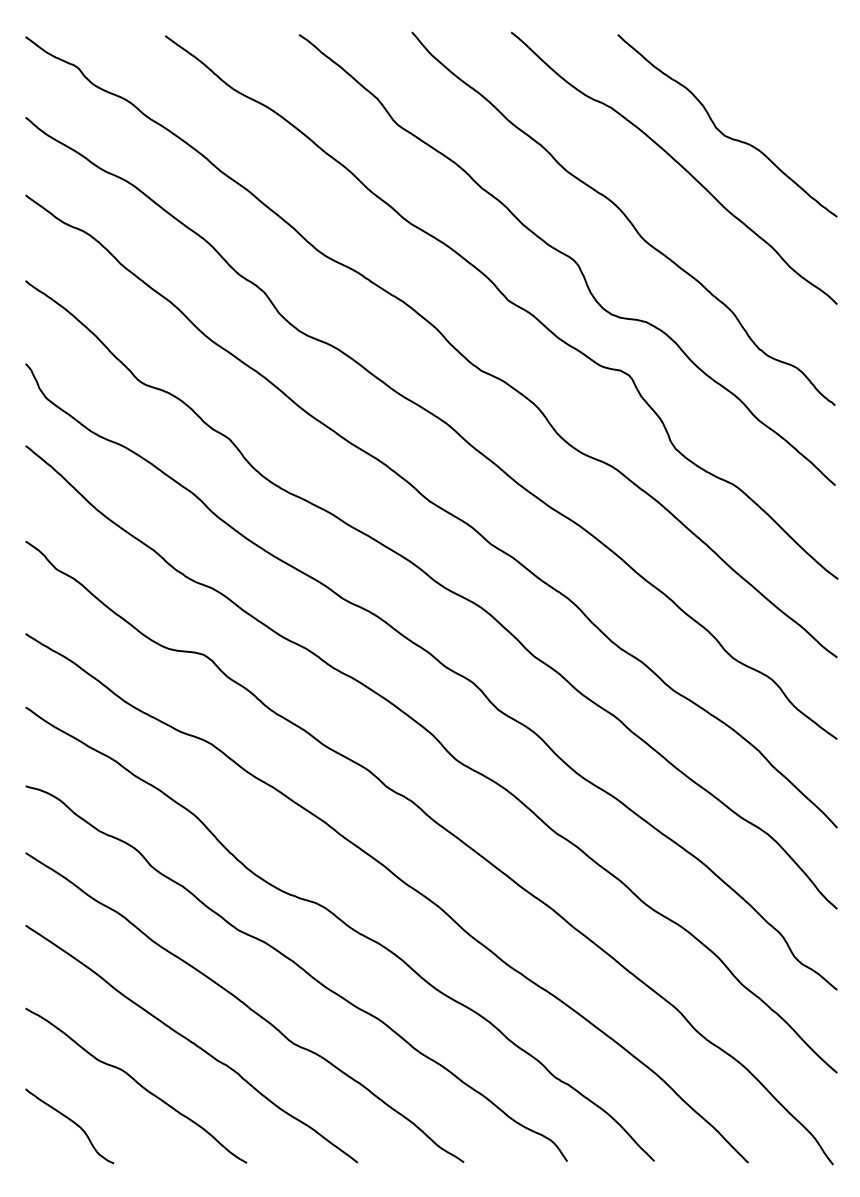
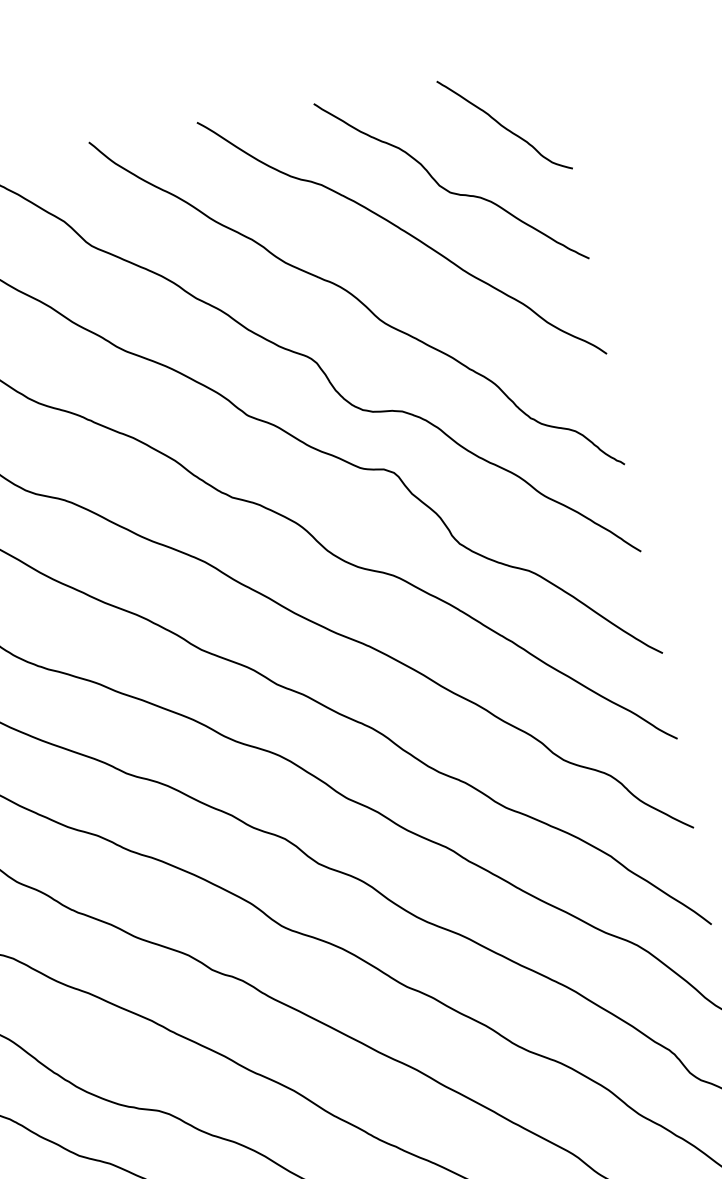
curve: (782, 84) -> (503, 125), added

